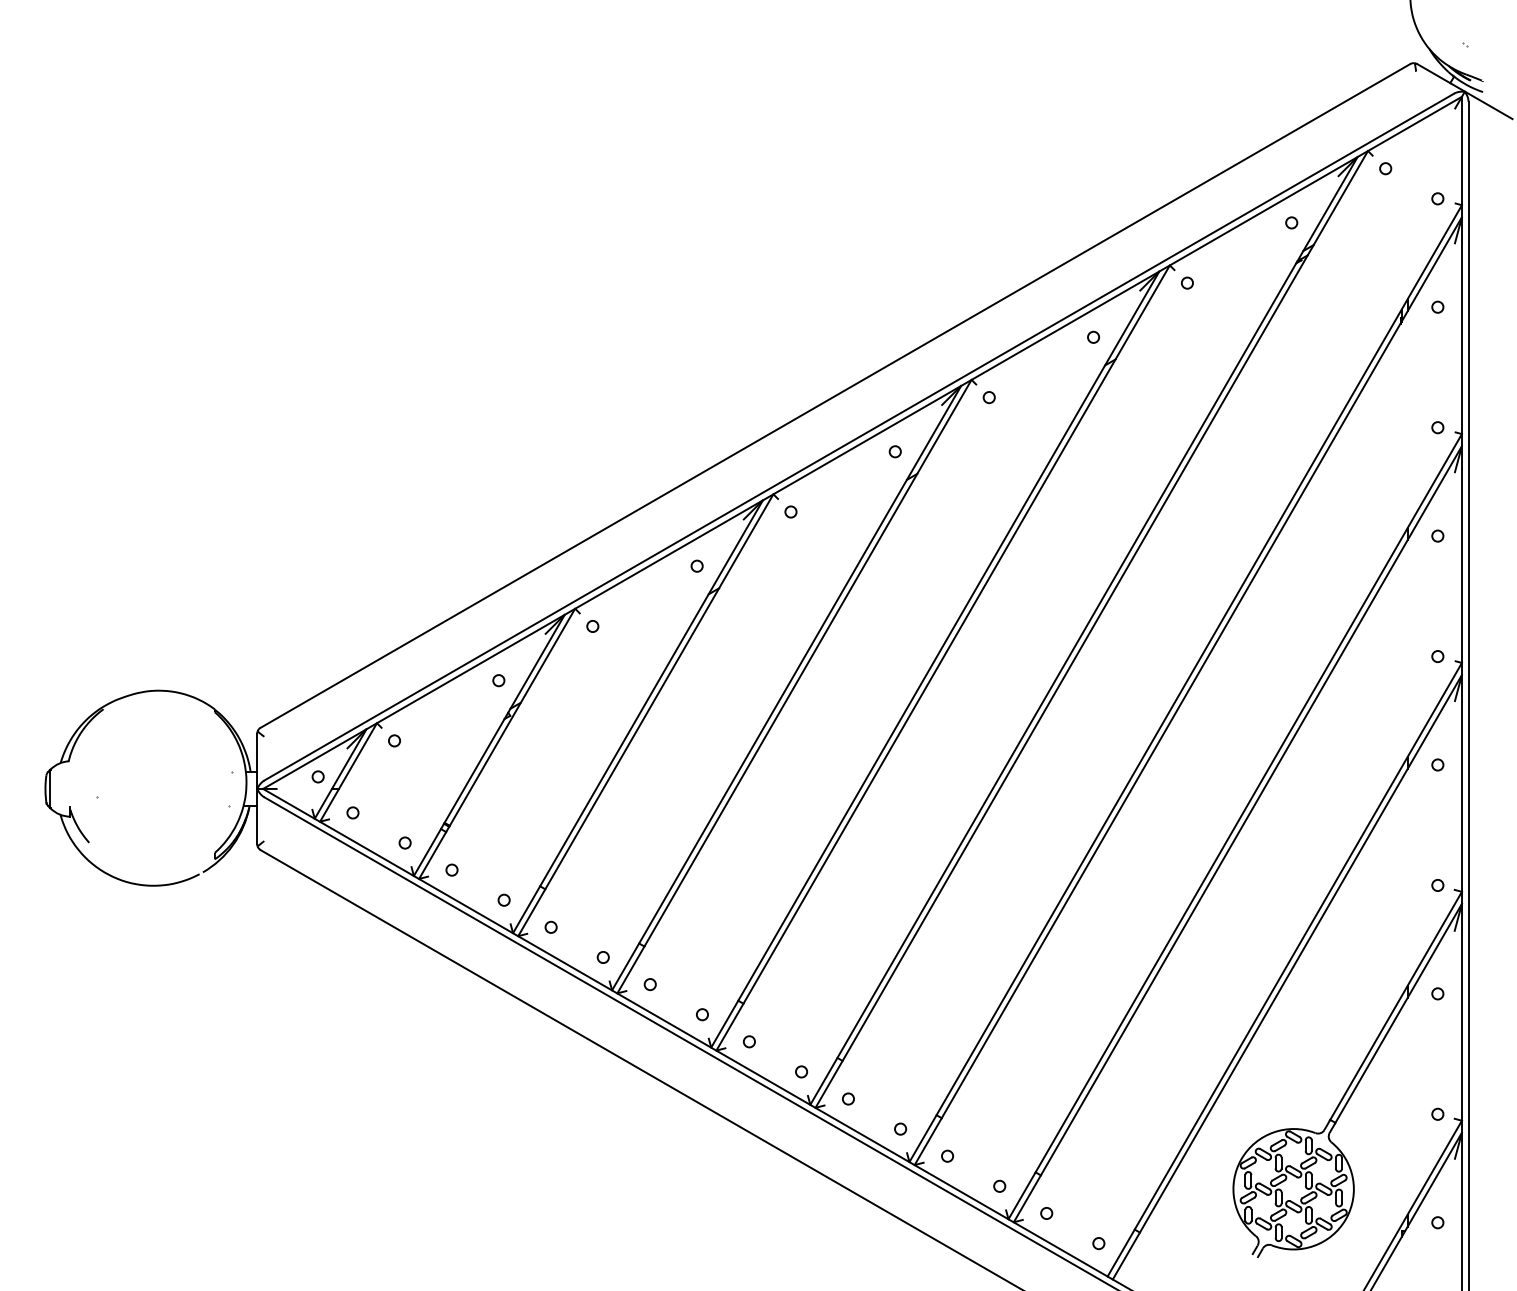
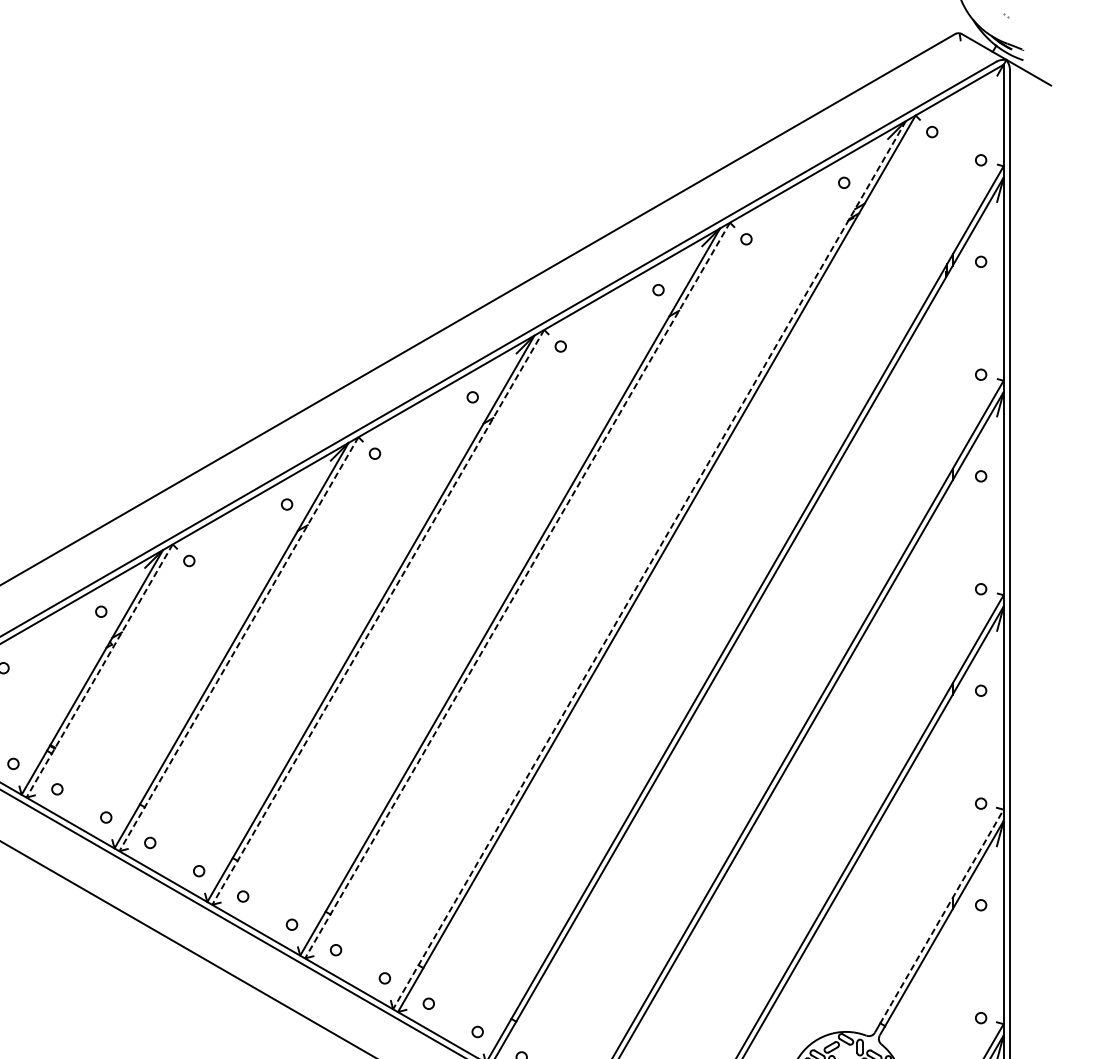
line: (1083, 631) -> (649, 565), solid -> dashed
line: (942, 658) -> (516, 591), solid -> dashed
line: (794, 687) -> (378, 618), solid -> dashed
line: (645, 715) -> (238, 644), solid -> dashed
line: (497, 743) -> (99, 670), solid -> dashed
line: (1396, 1005) -> (942, 916), solid -> dashed

